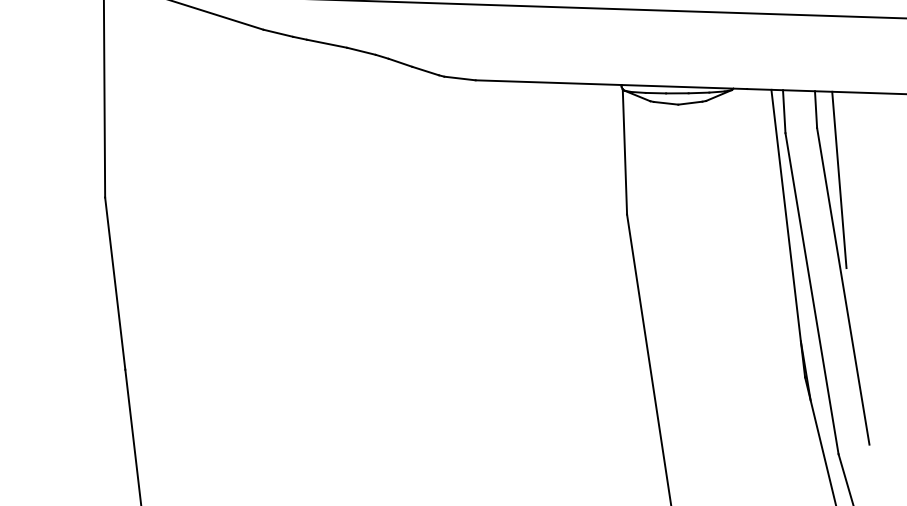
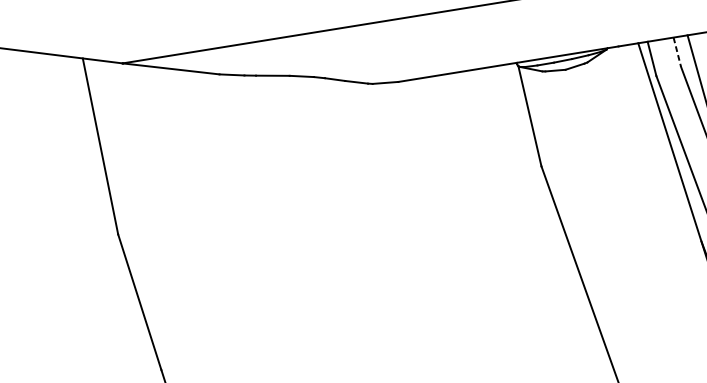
line: (816, 110) -> (677, 52), solid -> dashed

